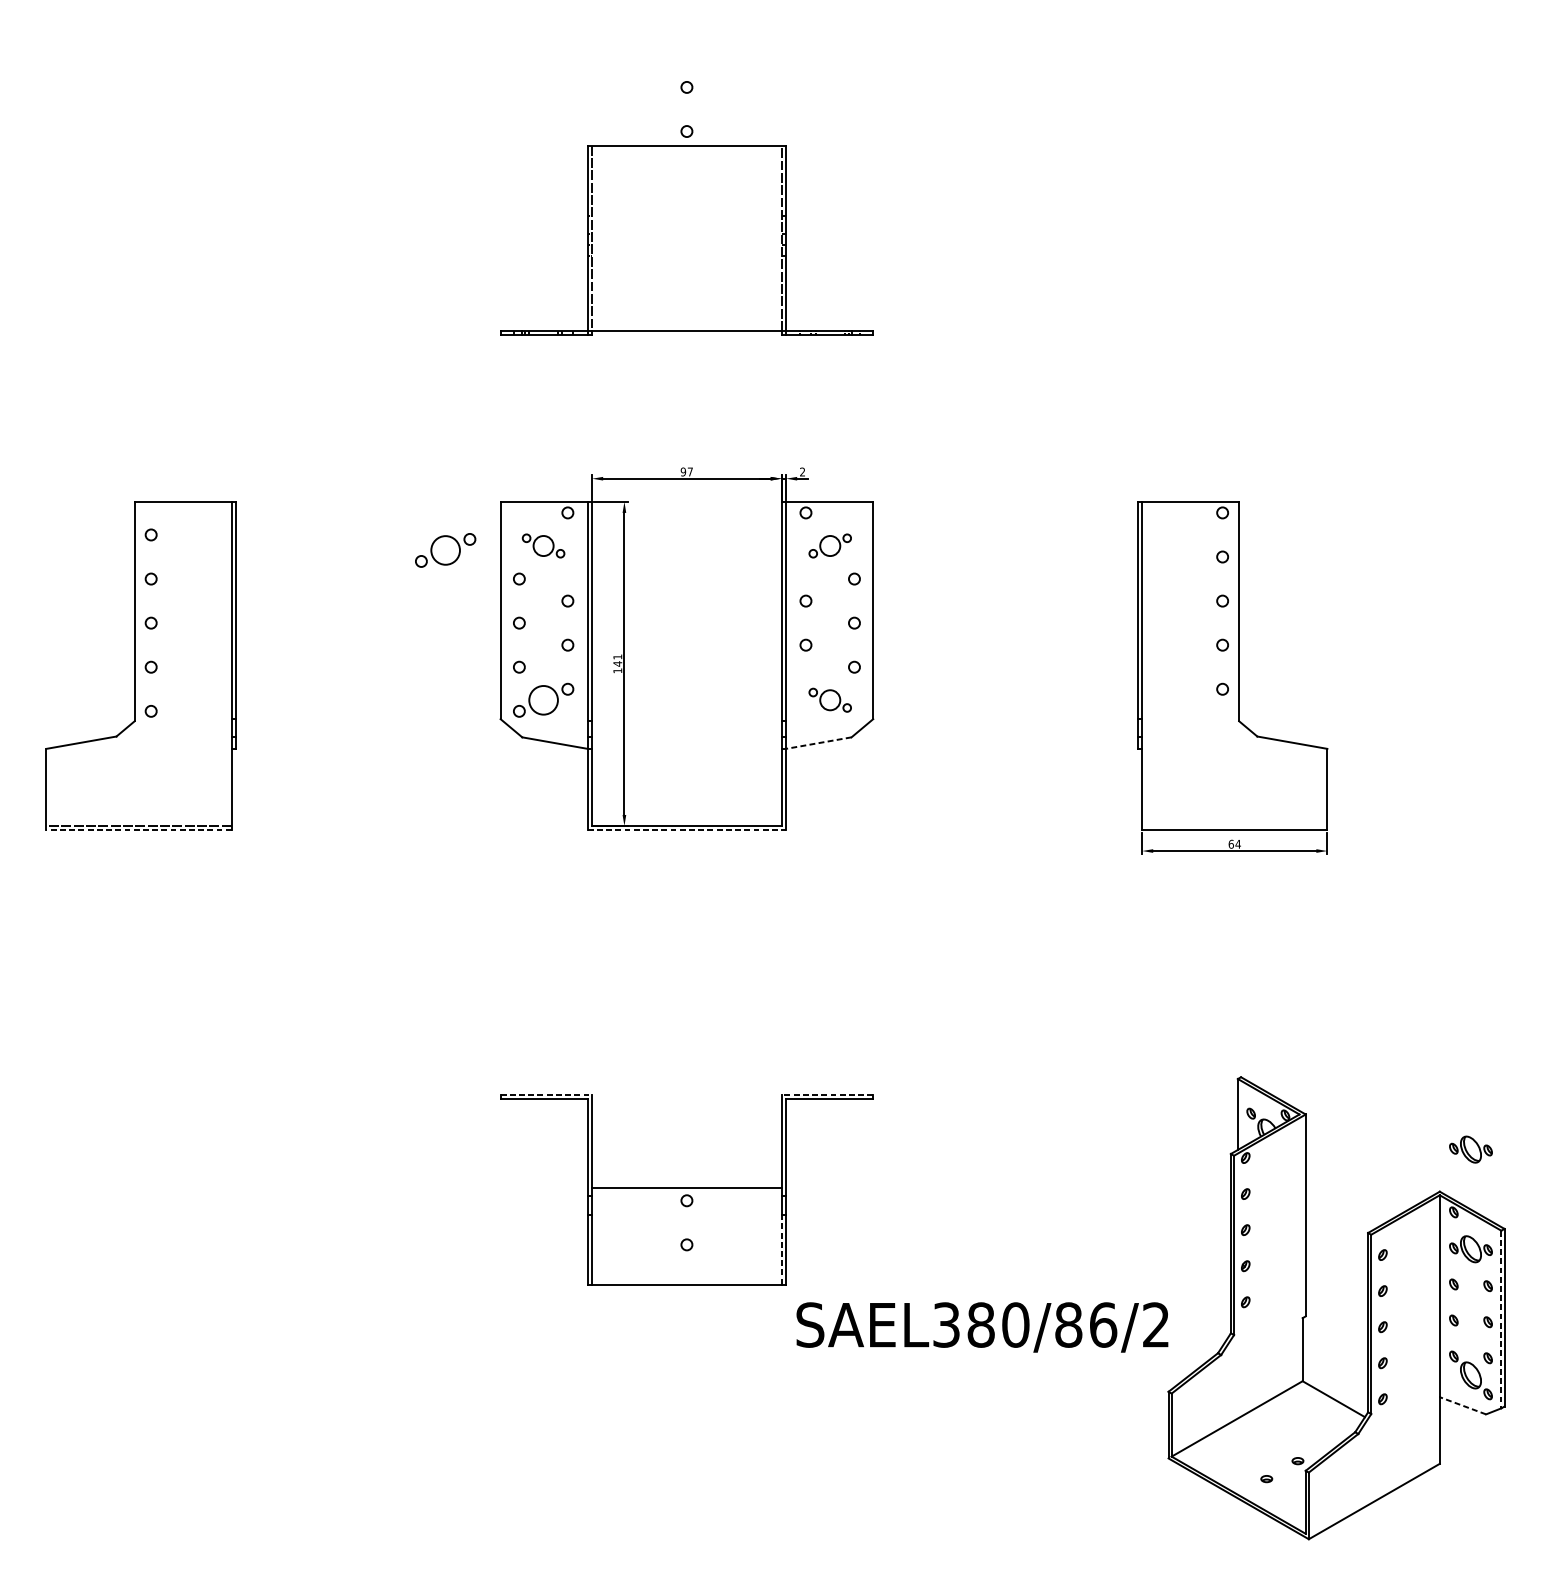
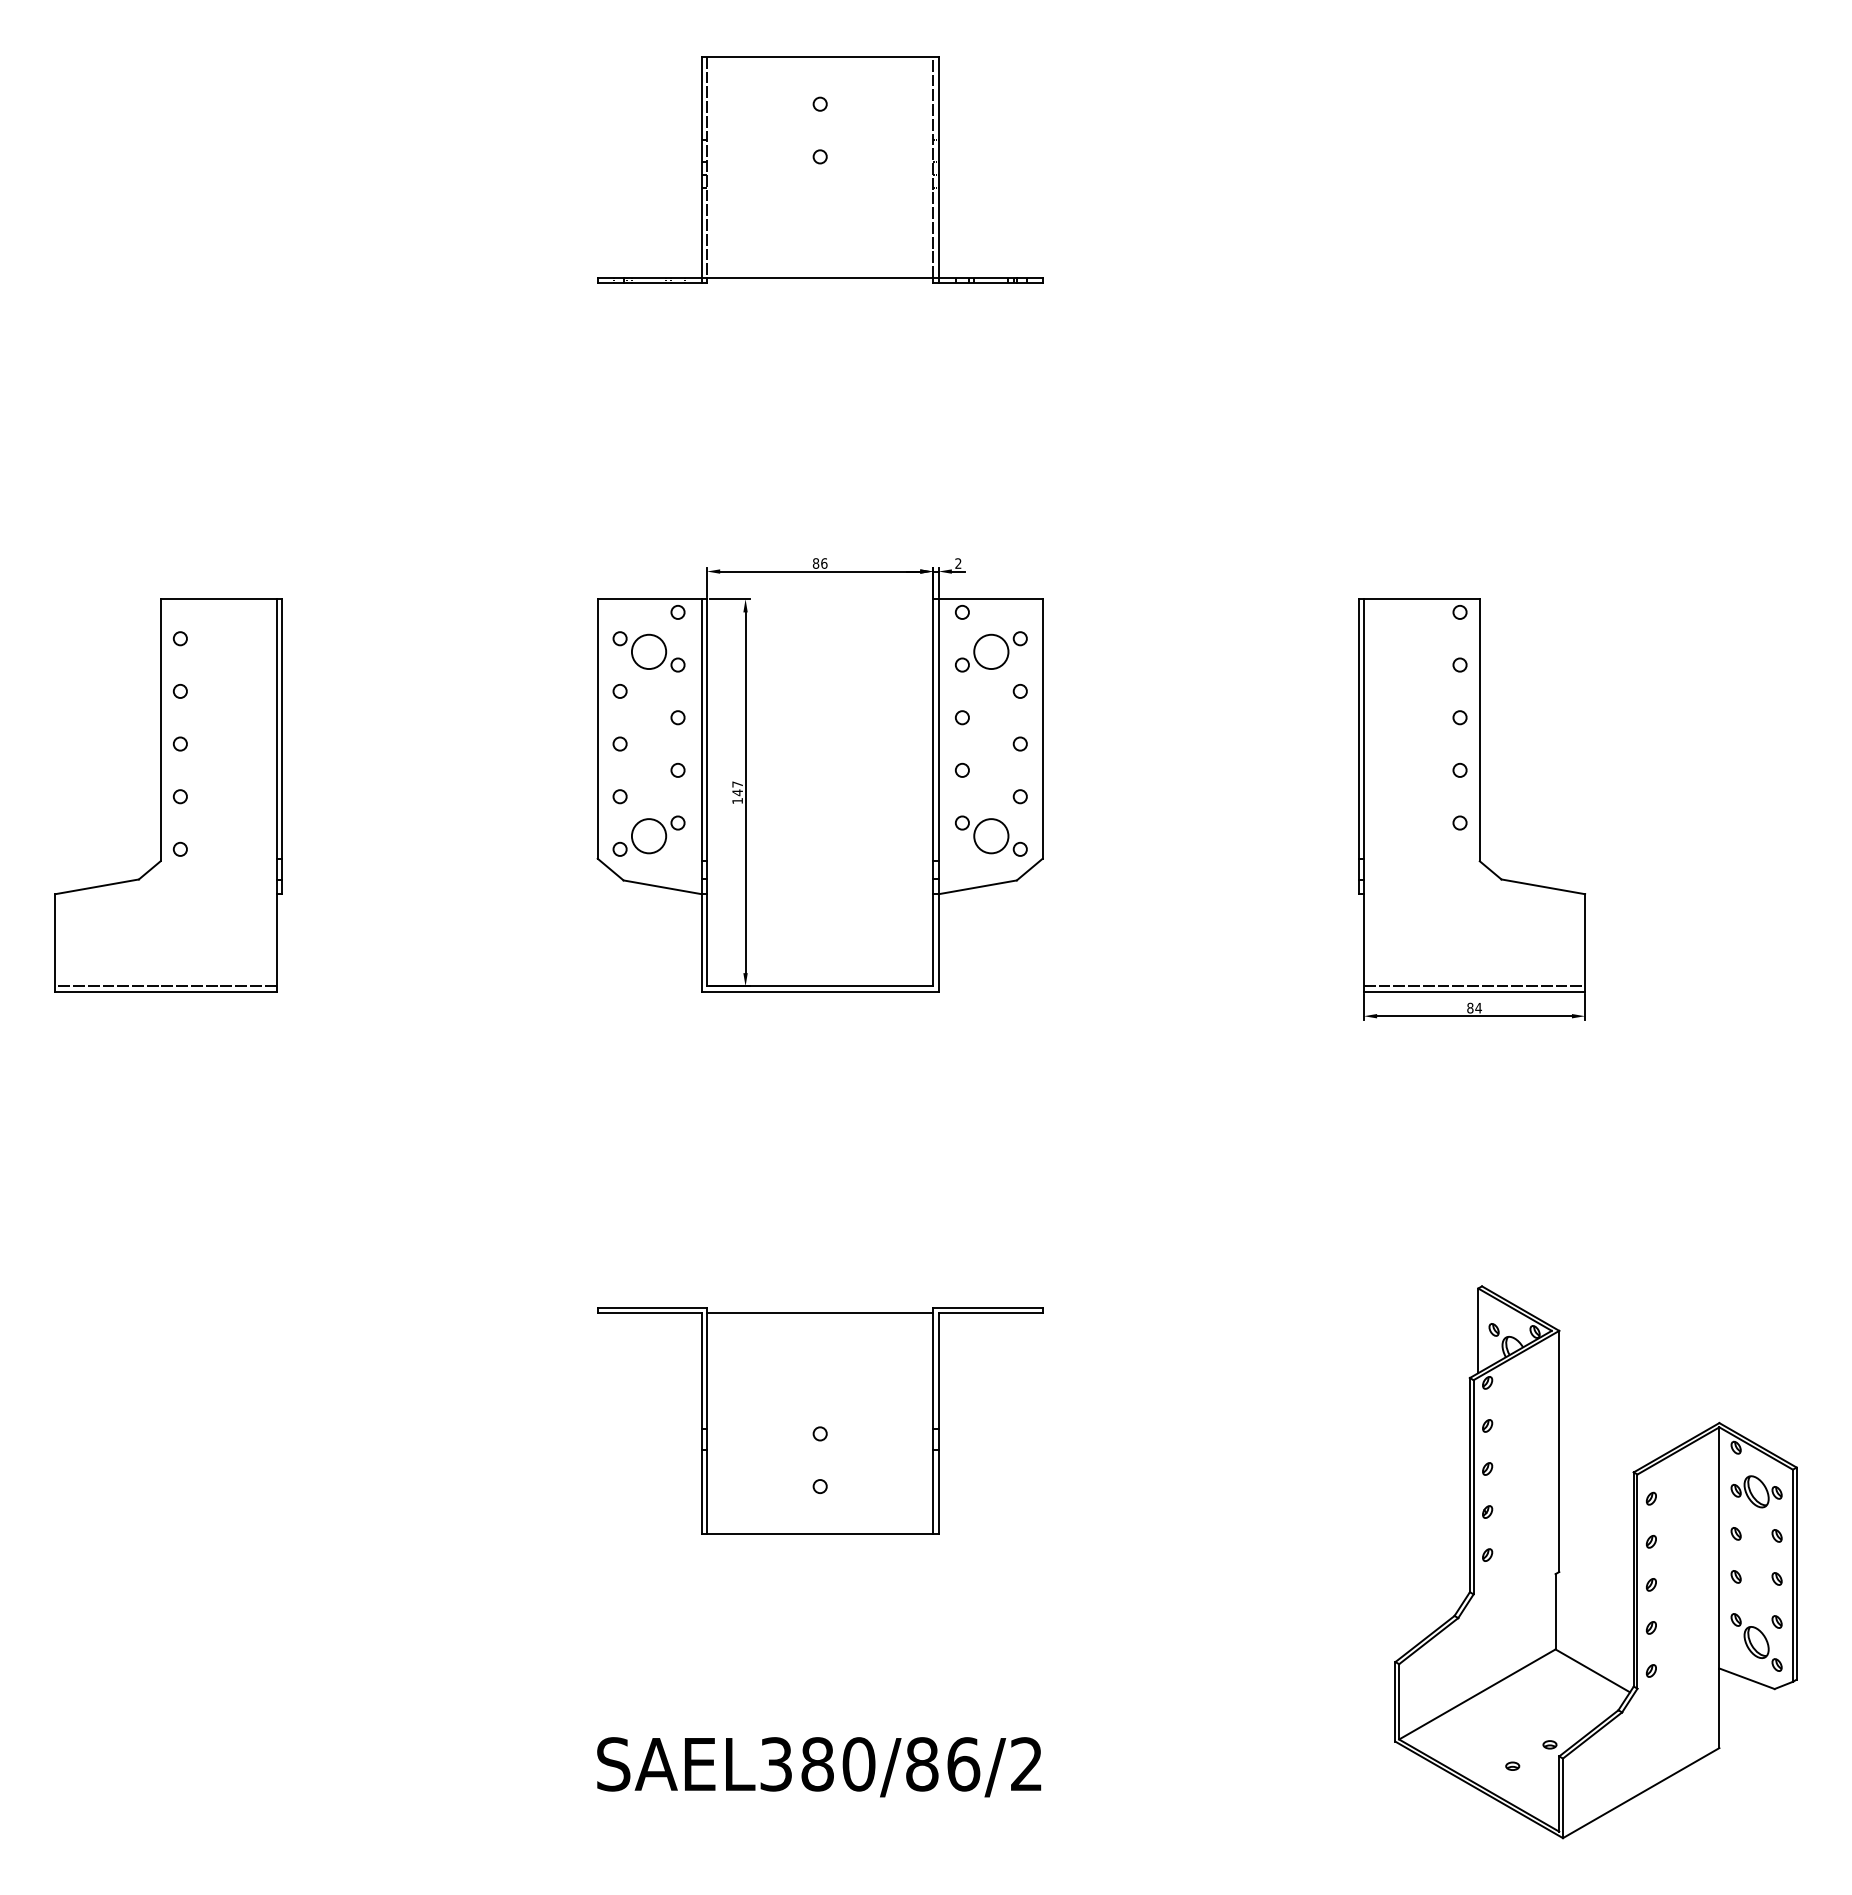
part: (687, 240) -> (820, 169), moved
text: (686, 471) -> (819, 563), 97 -> 86
part: (543, 545) -> (648, 651), size x1.43
part: (830, 545) -> (991, 651), size x1.43
part: (445, 549) -> (531, 656), removed
text: (617, 657) -> (737, 784), 141 -> 147
part: (830, 699) -> (991, 835), size x1.43
line: (818, 743) -> (977, 887), dashed -> solid
line: (1234, 826) -> (1474, 986), added
line: (138, 830) -> (165, 991), dashed -> solid
line: (687, 830) -> (820, 991), dashed -> solid
text: (1231, 843) -> (1470, 1007), 64 -> 84
line: (546, 1094) -> (652, 1307), dashed -> solid
line: (827, 1094) -> (988, 1307), dashed -> solid
part: (1470, 1149) -> (1756, 1372), removed
line: (687, 1187) -> (820, 1312), moved
line: (781, 1249) -> (933, 1492), dashed -> solid
line: (1501, 1320) -> (1792, 1576), dashed -> solid
text: (982, 1327) -> (819, 1767), moved
line: (1462, 1405) -> (1746, 1678), dashed -> solid

